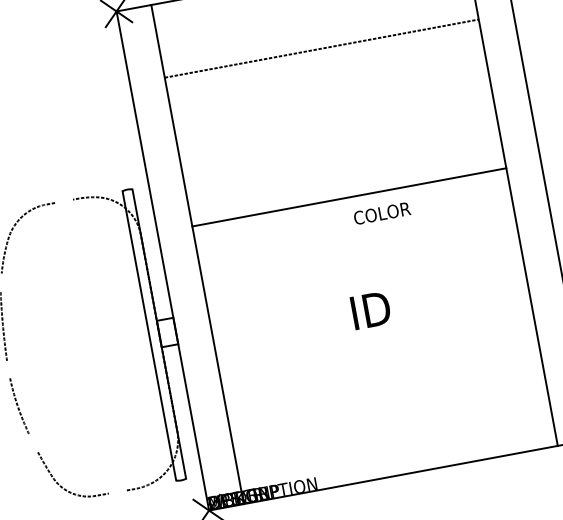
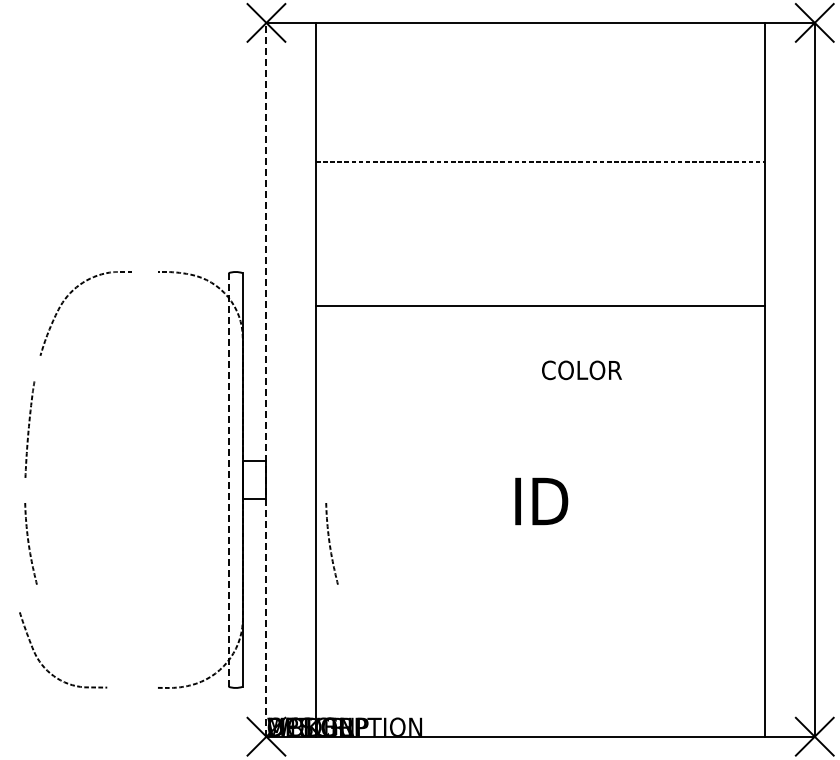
line: (321, 48) -> (540, 161), moved
line: (349, 197) -> (540, 305), moved
line: (162, 260) -> (266, 379), solid -> dashed
line: (149, 335) -> (228, 479), solid -> dashed
curve: (228, 366) -> (330, 542), added
curve: (63, 487) -> (45, 667), moved

